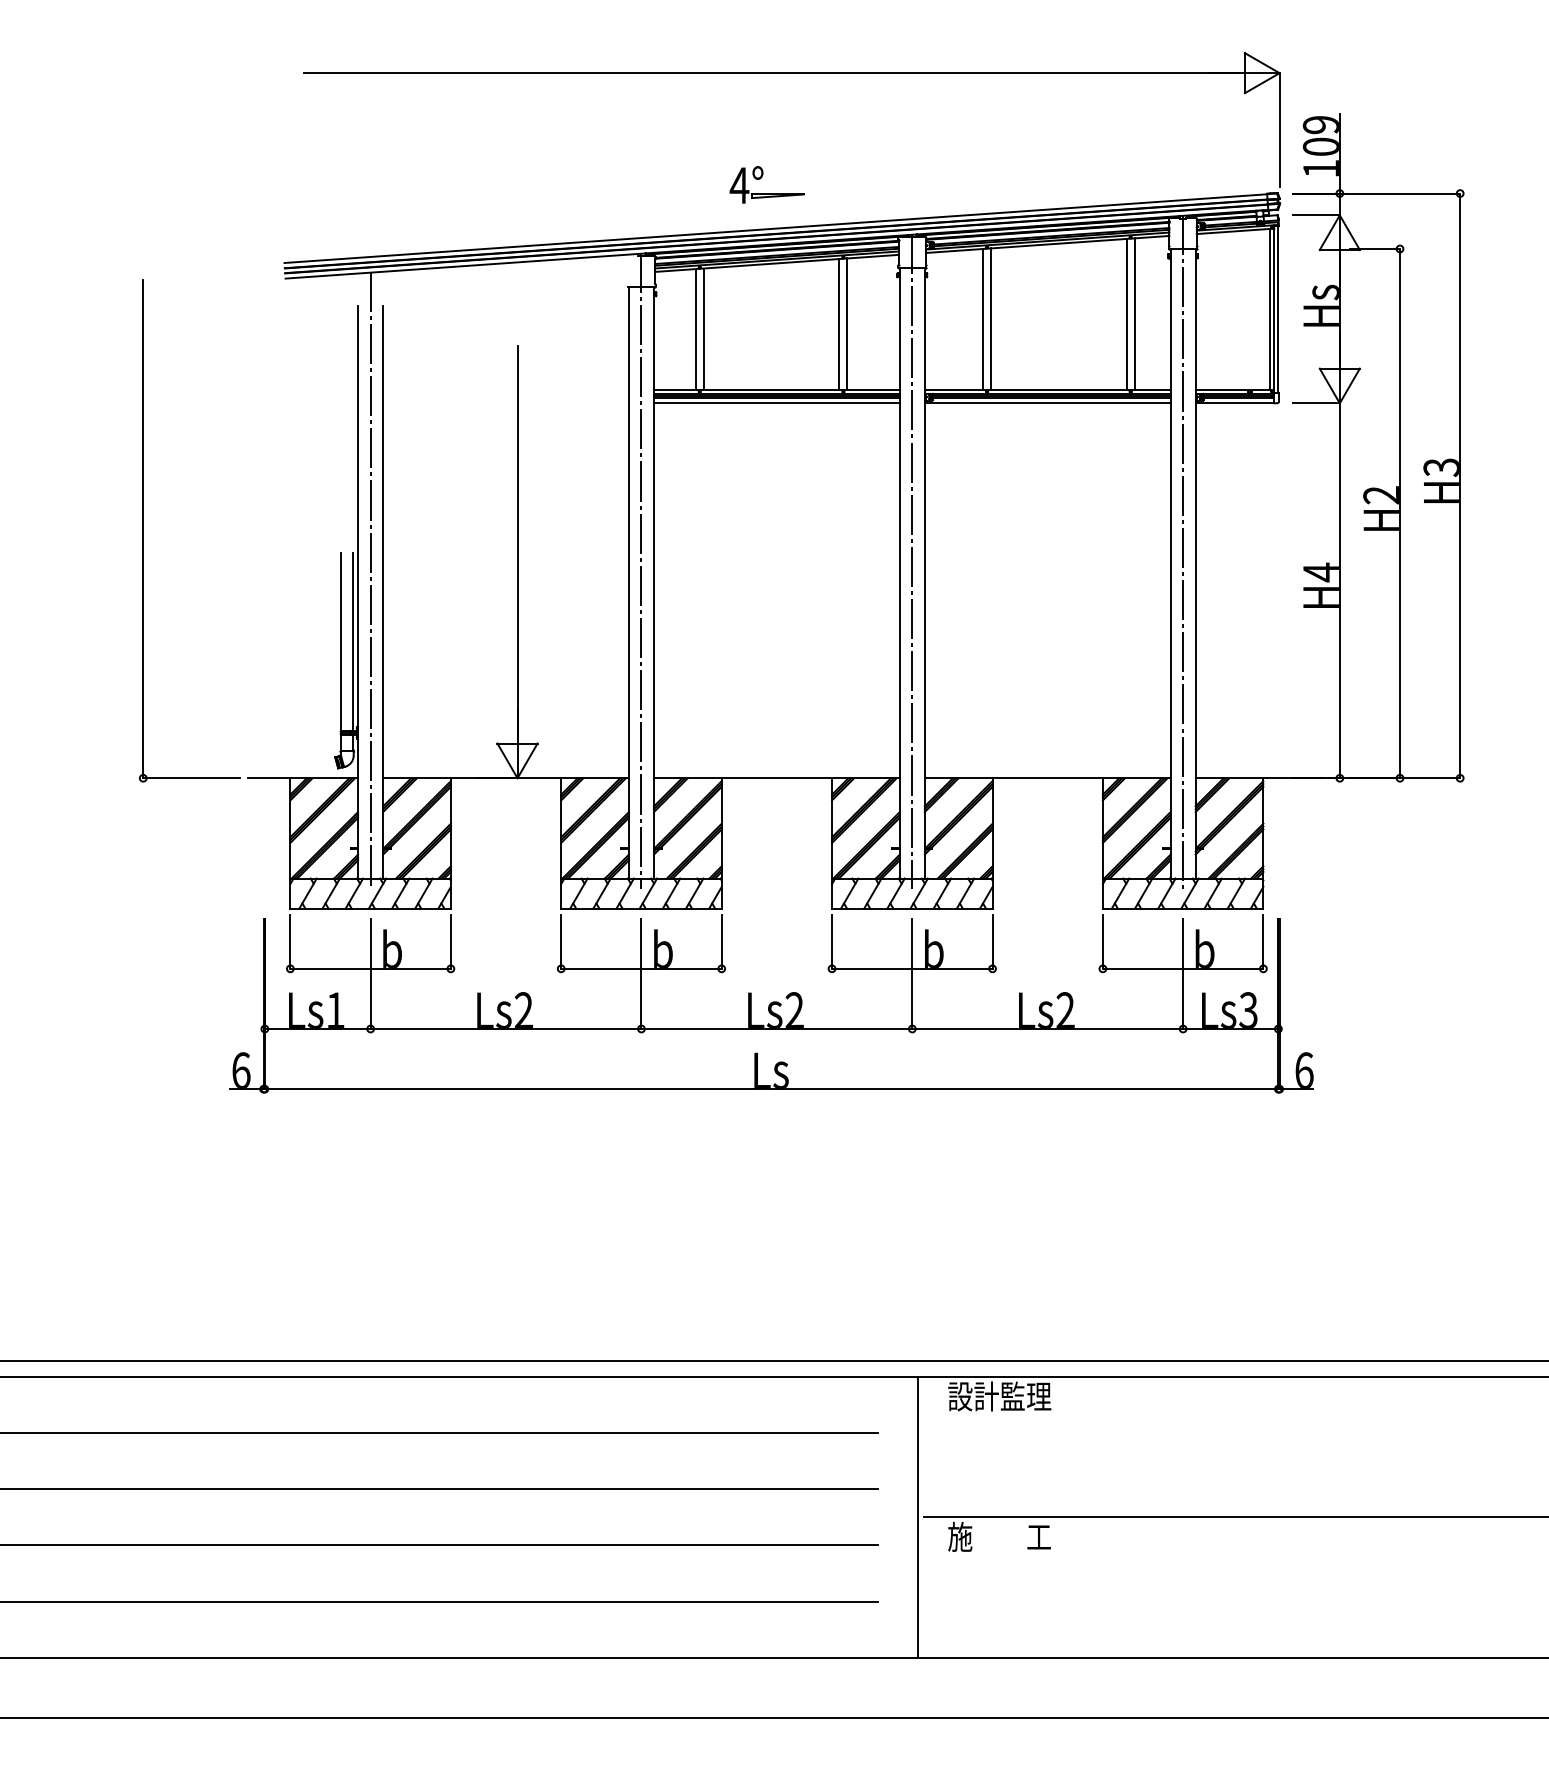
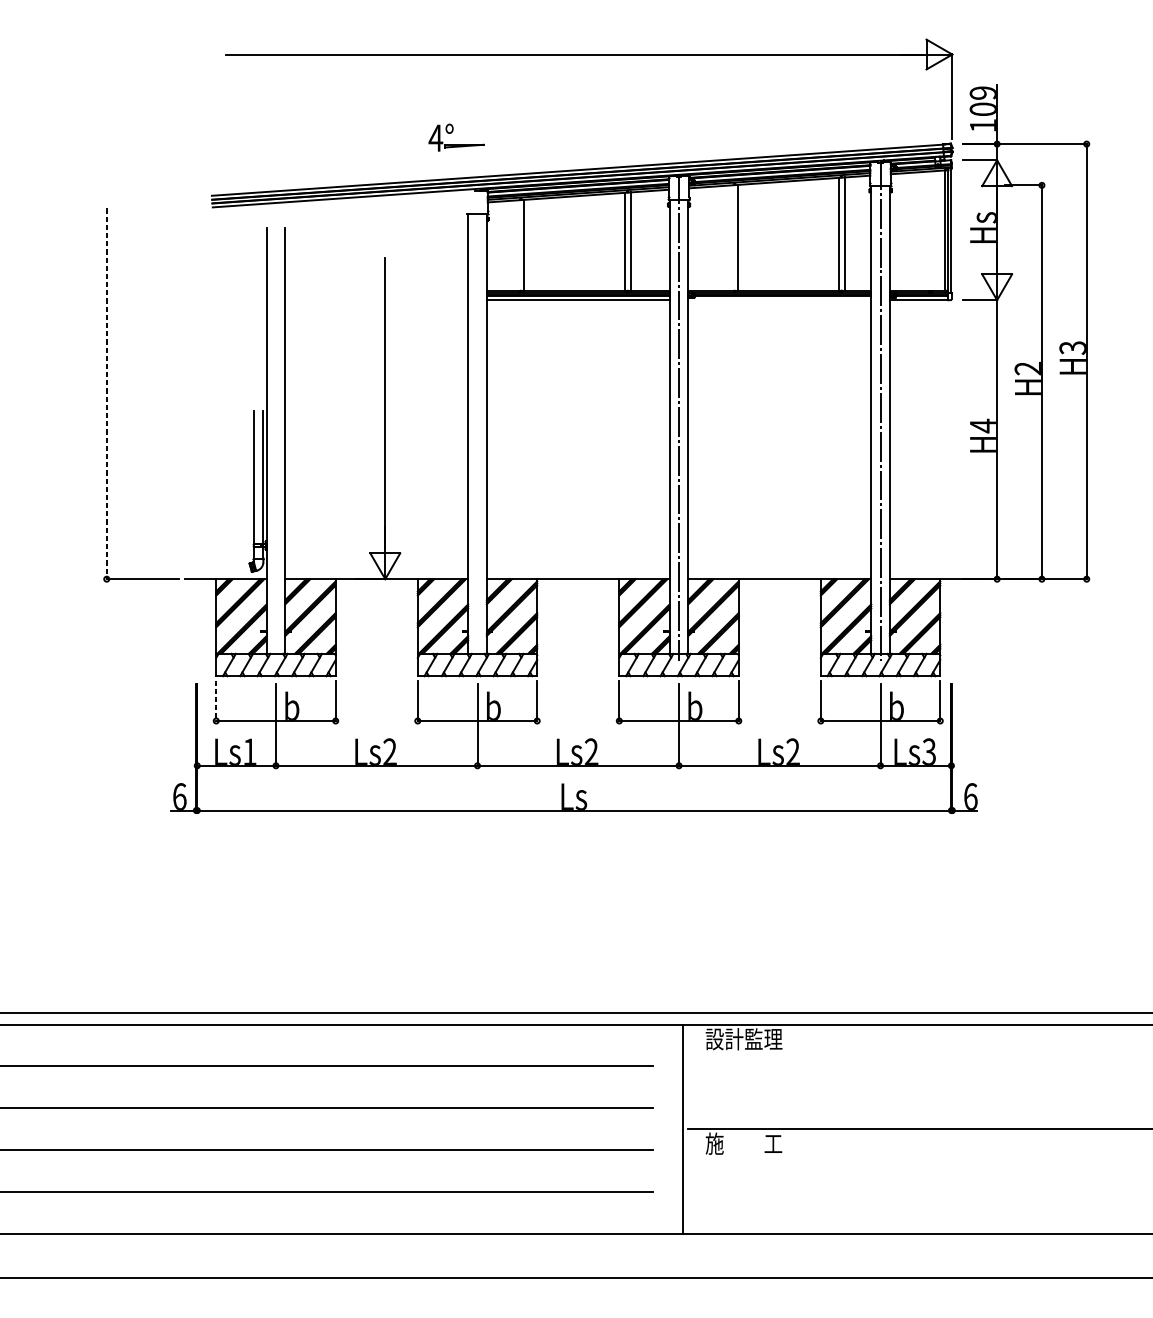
part: (761, 178) -> (452, 132), moved
line: (983, 319) -> (732, 237), removed
line: (695, 329) -> (517, 245), removed
line: (1047, 403) -> (779, 300), removed
line: (143, 529) -> (106, 394), solid -> dashed
line: (641, 570) -> (477, 424), removed
line: (370, 579) -> (275, 431), removed
line: (290, 942) -> (216, 701), solid -> dashed

